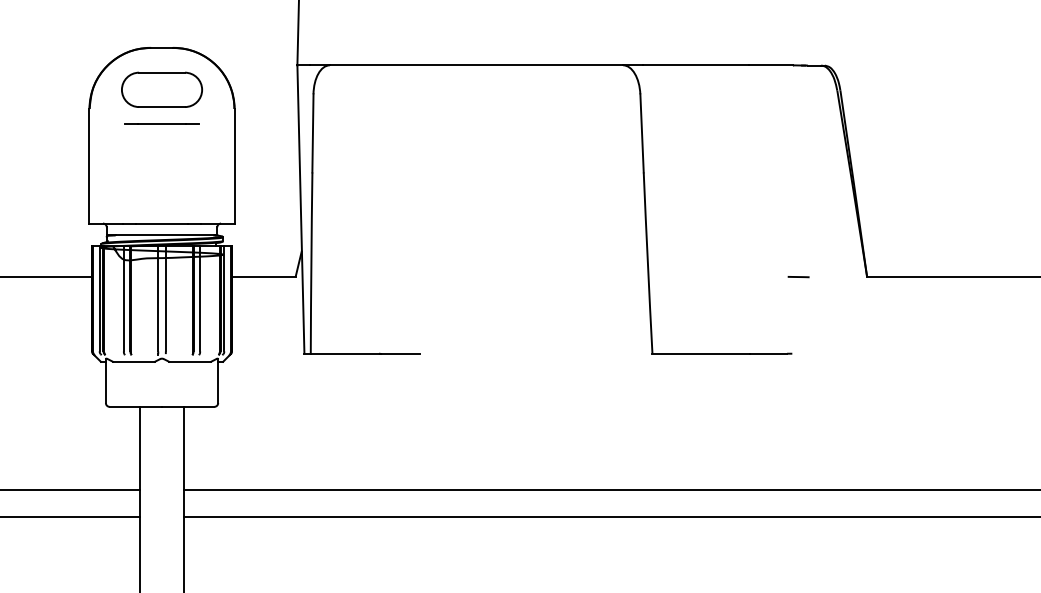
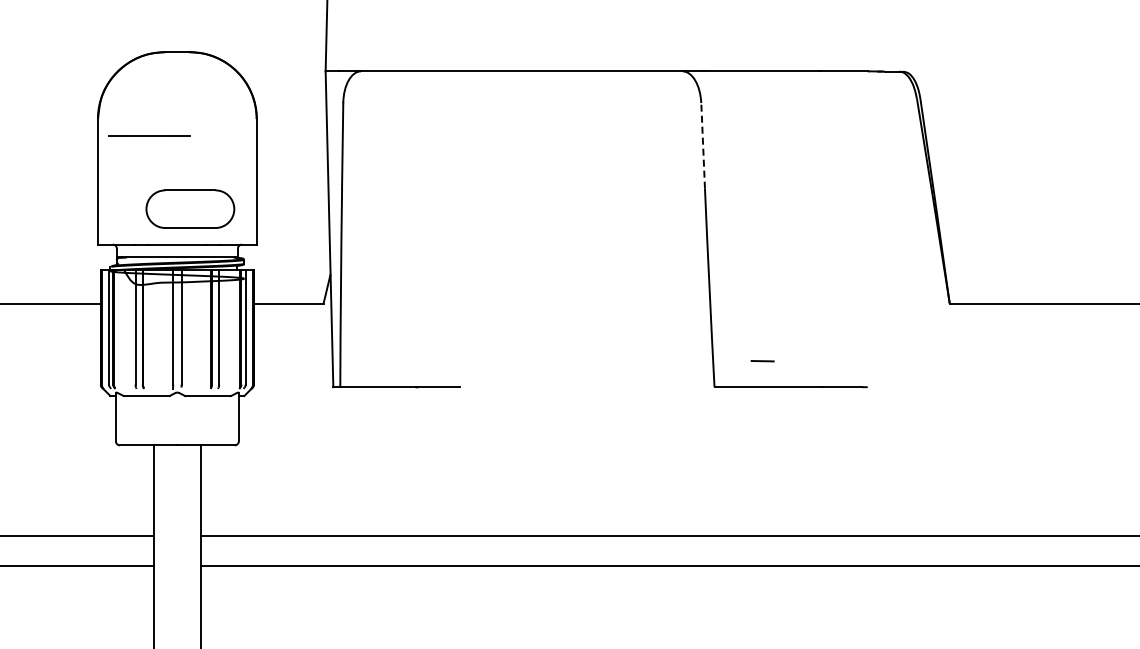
part: (162, 89) -> (190, 208), moved
line: (162, 123) -> (149, 135), moved
line: (642, 133) -> (703, 145), solid -> dashed
line: (798, 277) -> (762, 361), moved

